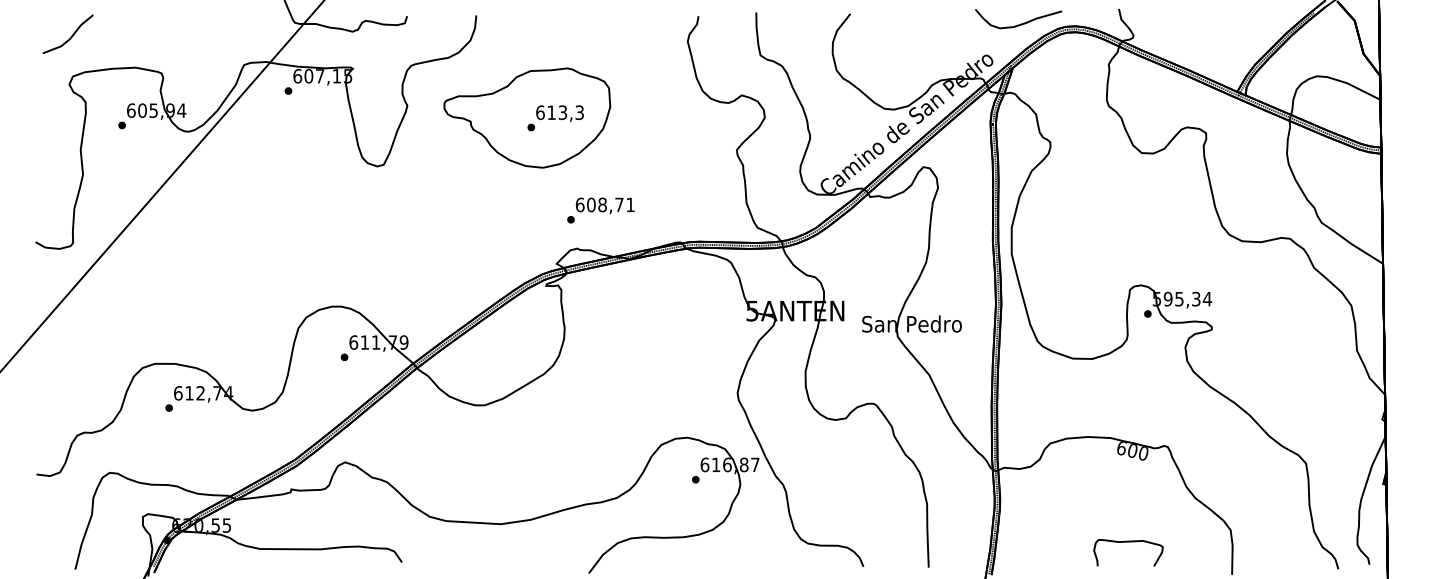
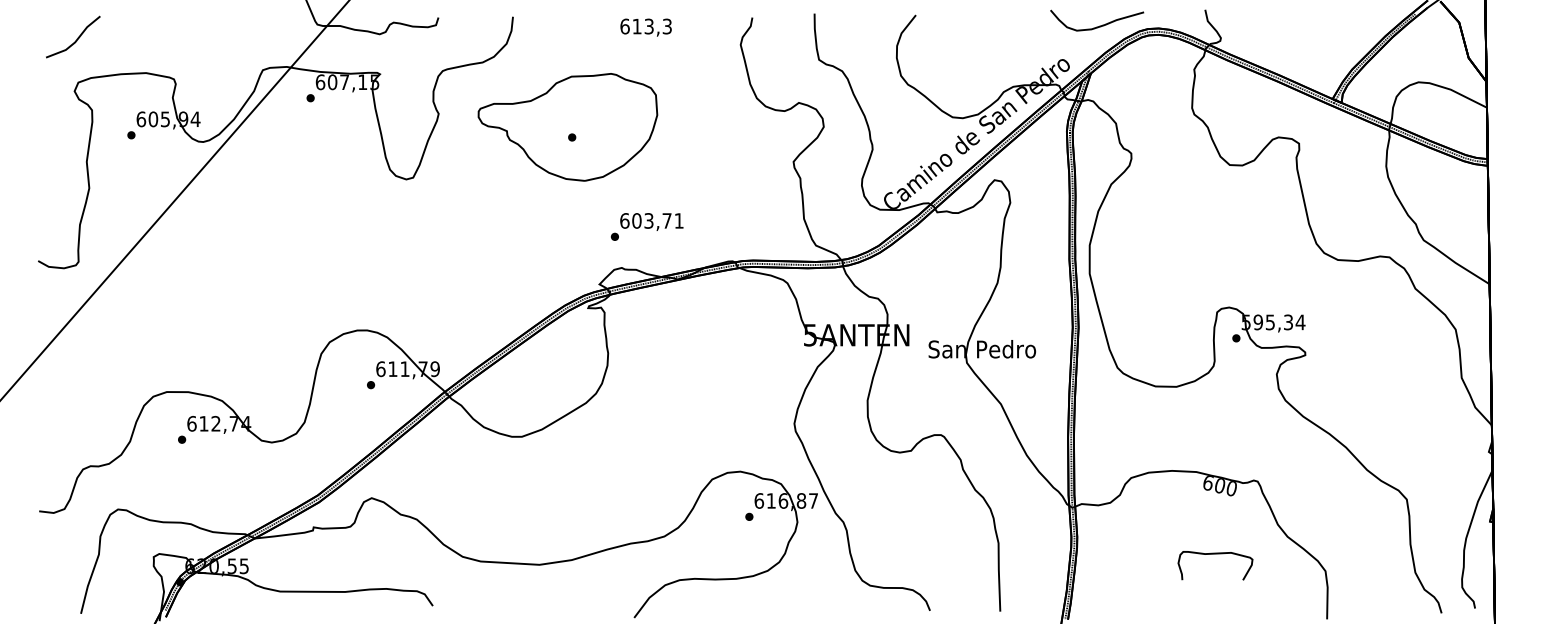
text: (559, 113) -> (645, 27), moved
text: (602, 204) -> (648, 220), 608,71 -> 603,71
curve: (1128, 542) -> (1215, 554), moved

